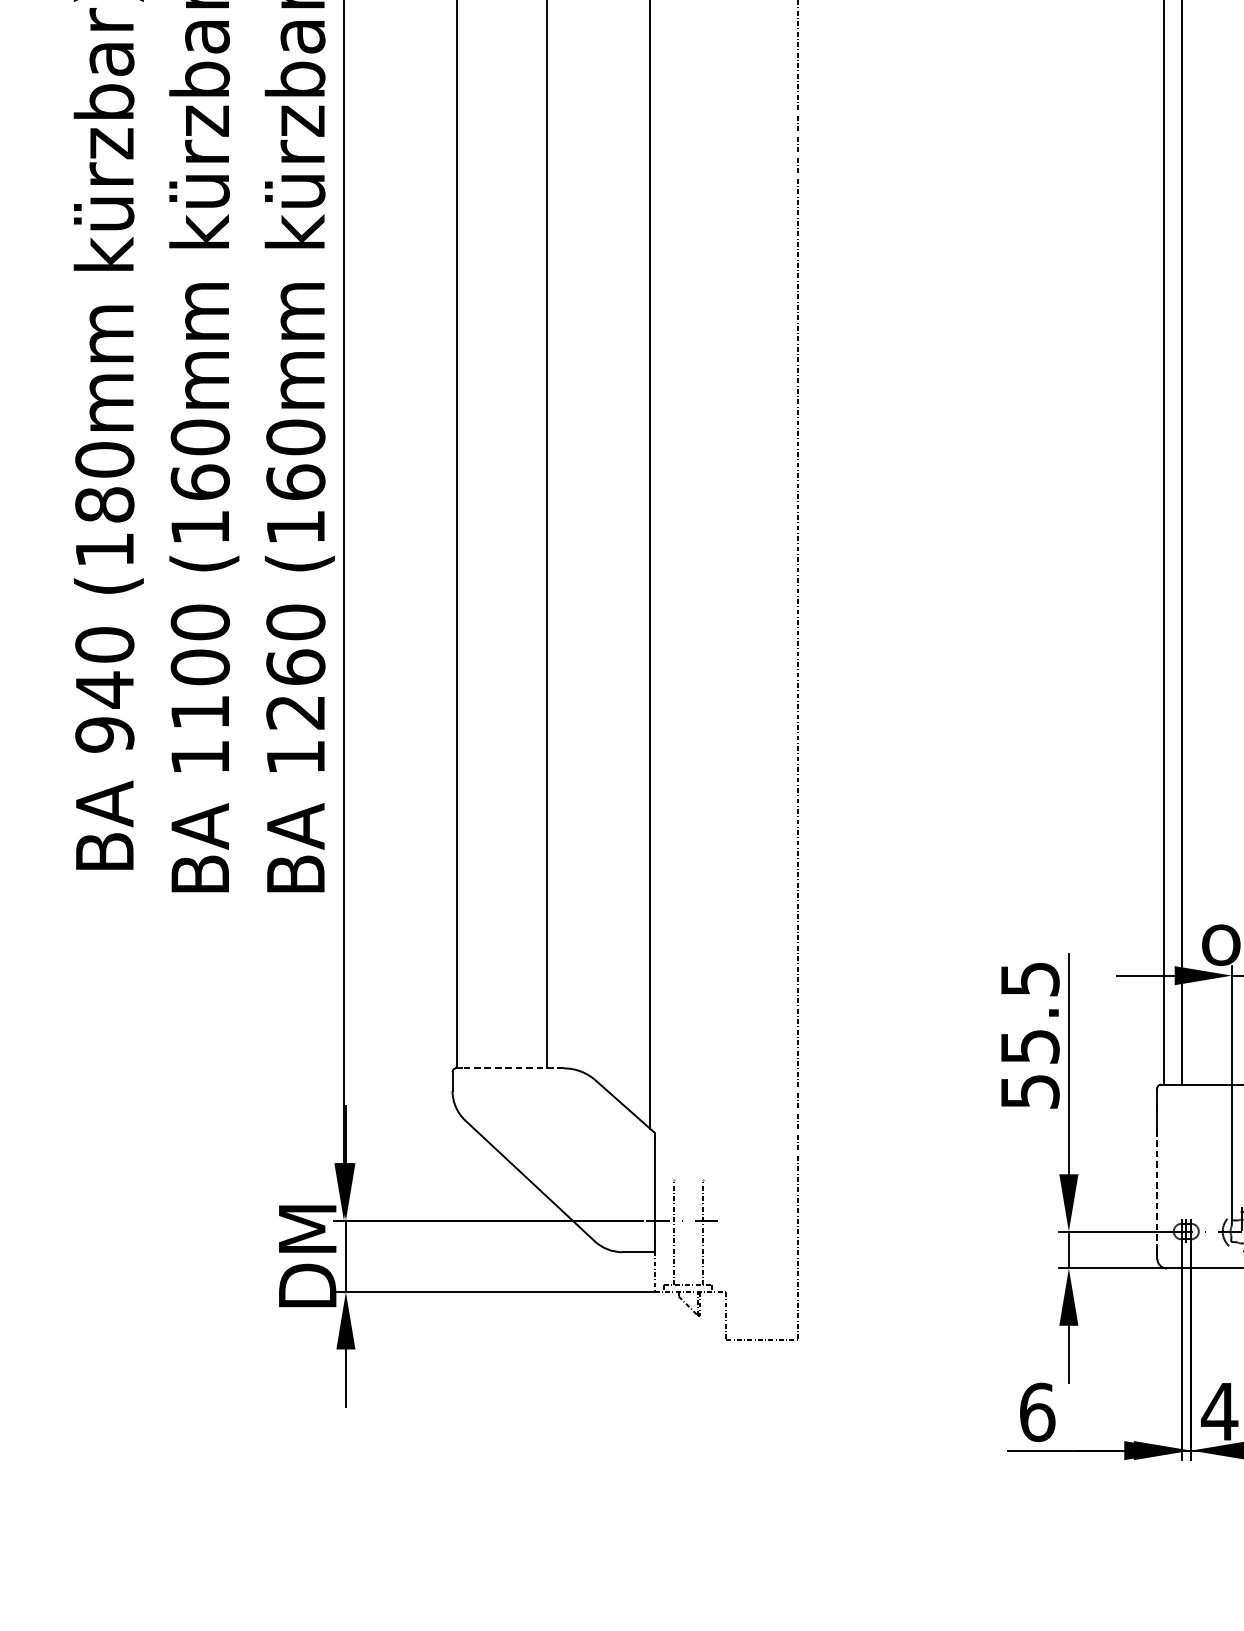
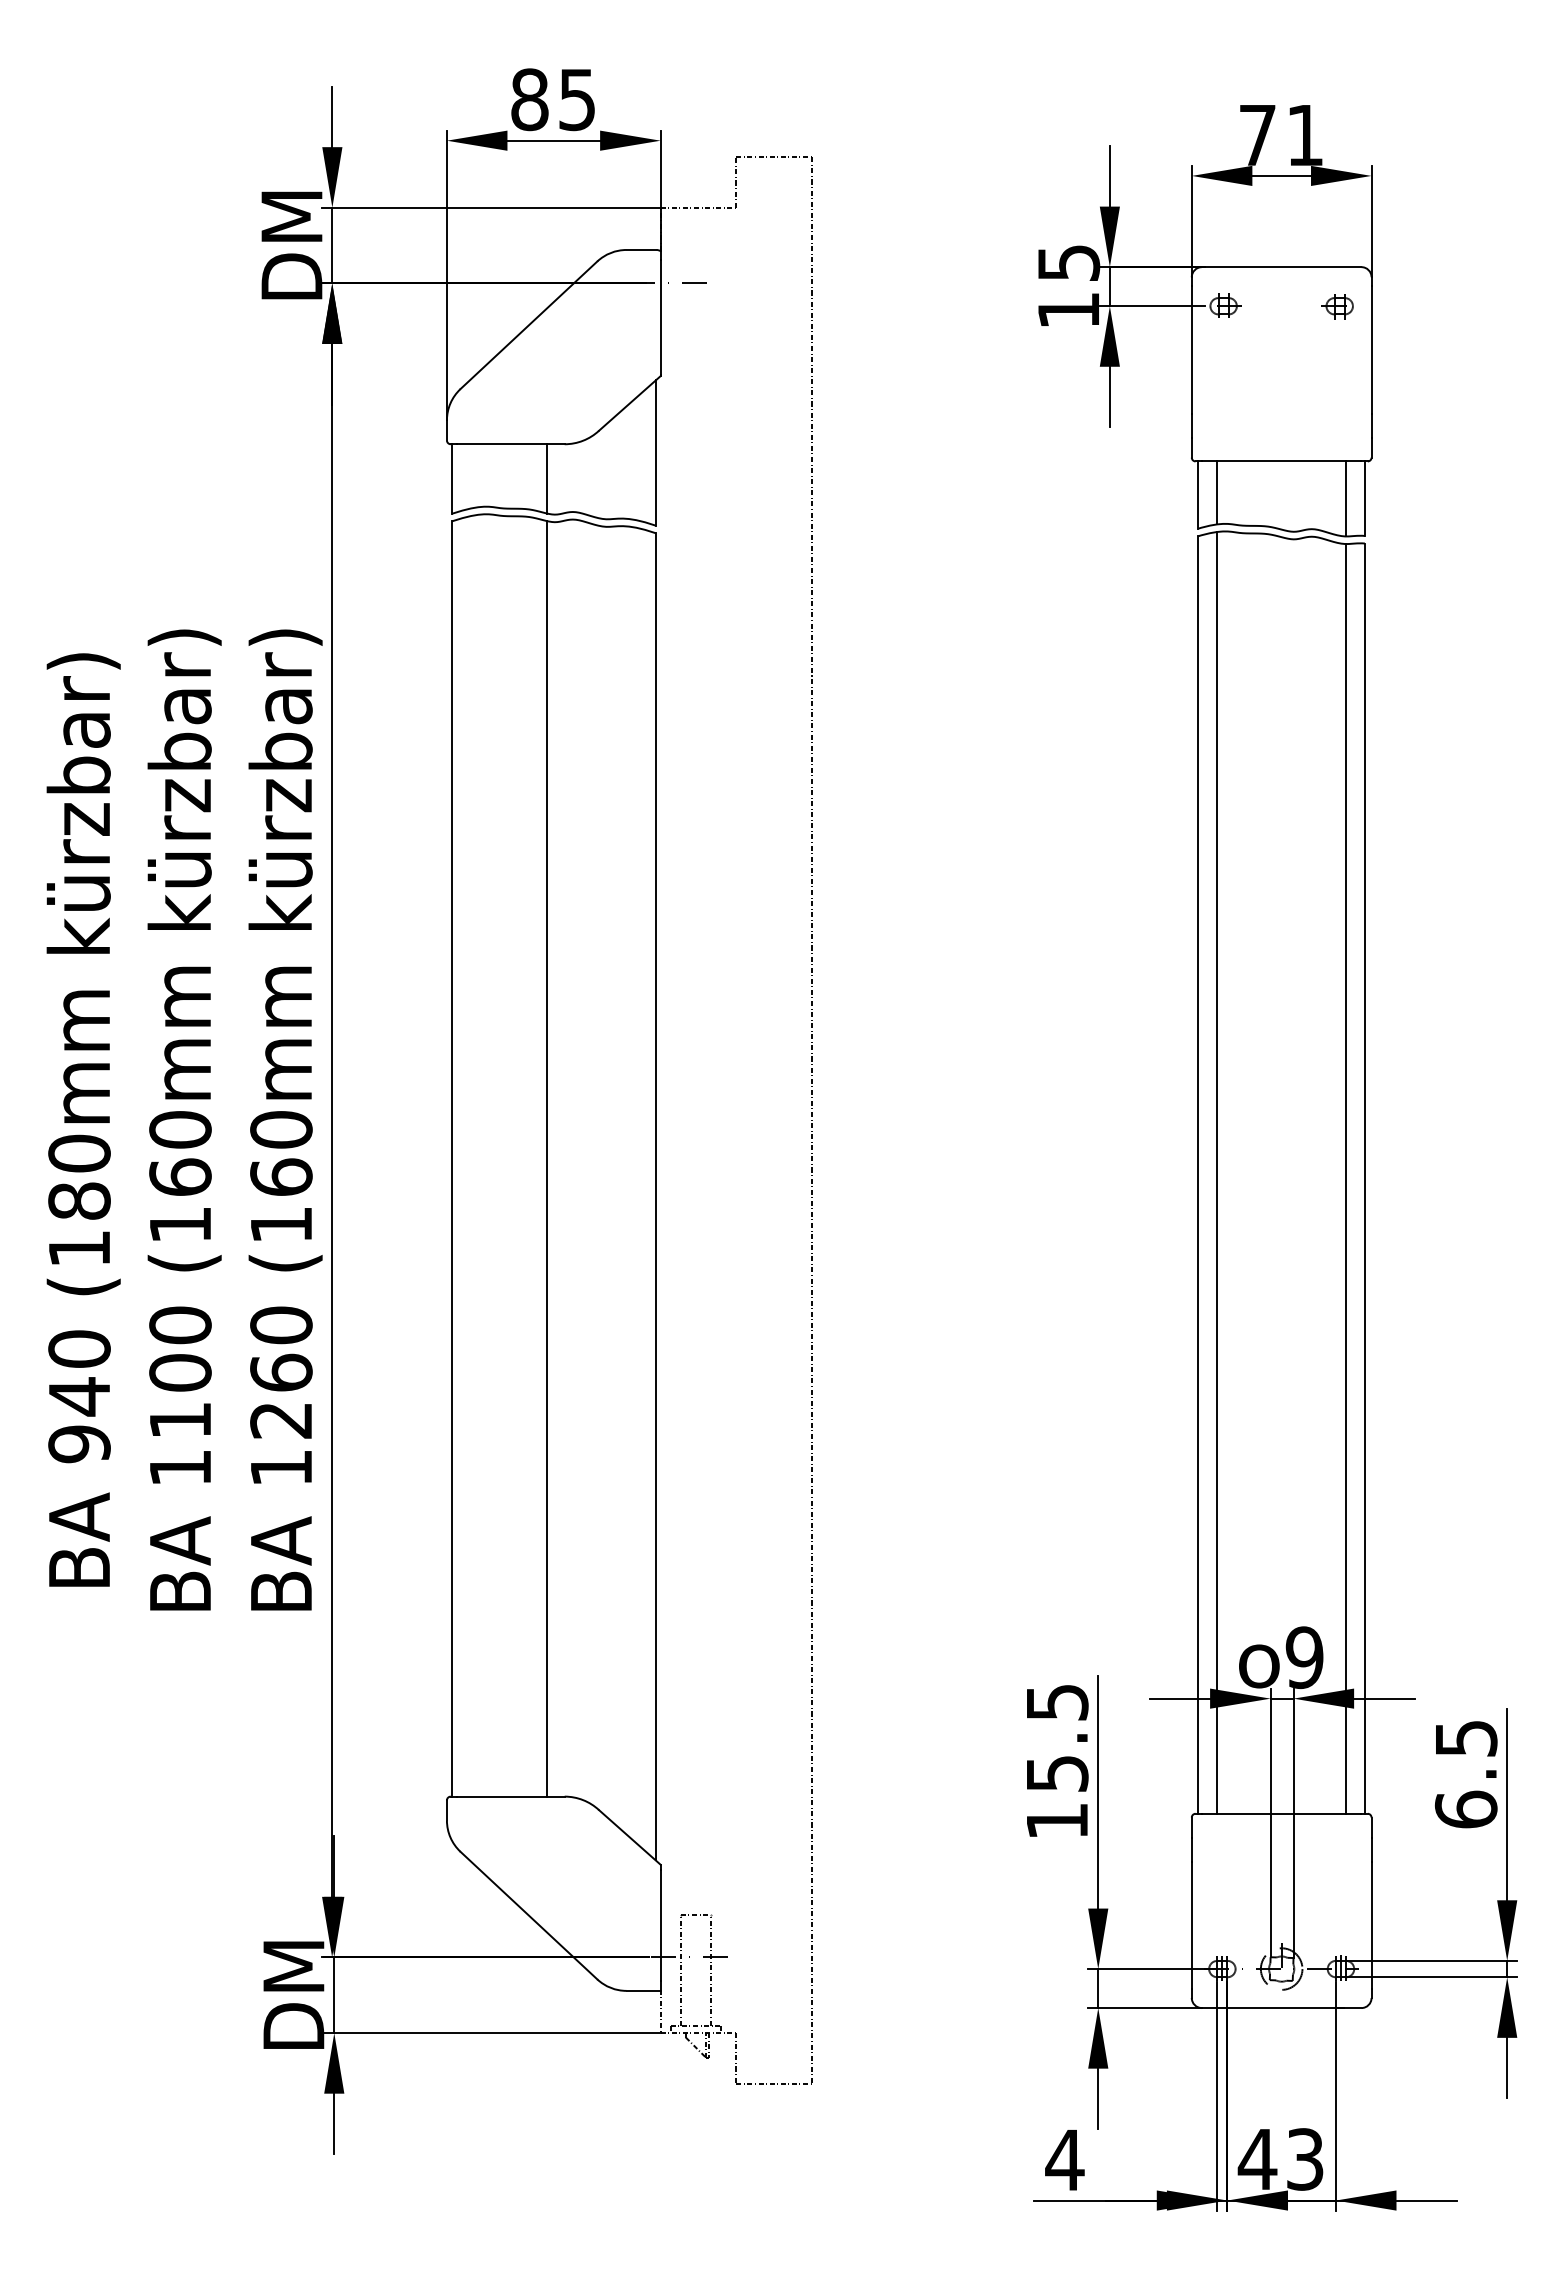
line: (512, 1068) -> (510, 1796), dashed -> solid
text: (1030, 1091) -> (1057, 1821), 55.5 -> 15.5
line: (687, 1179) -> (695, 1914), added
line: (1157, 1190) -> (1191, 1925), dashed -> solid
text: (1036, 1411) -> (1064, 2159), 6 -> 4

